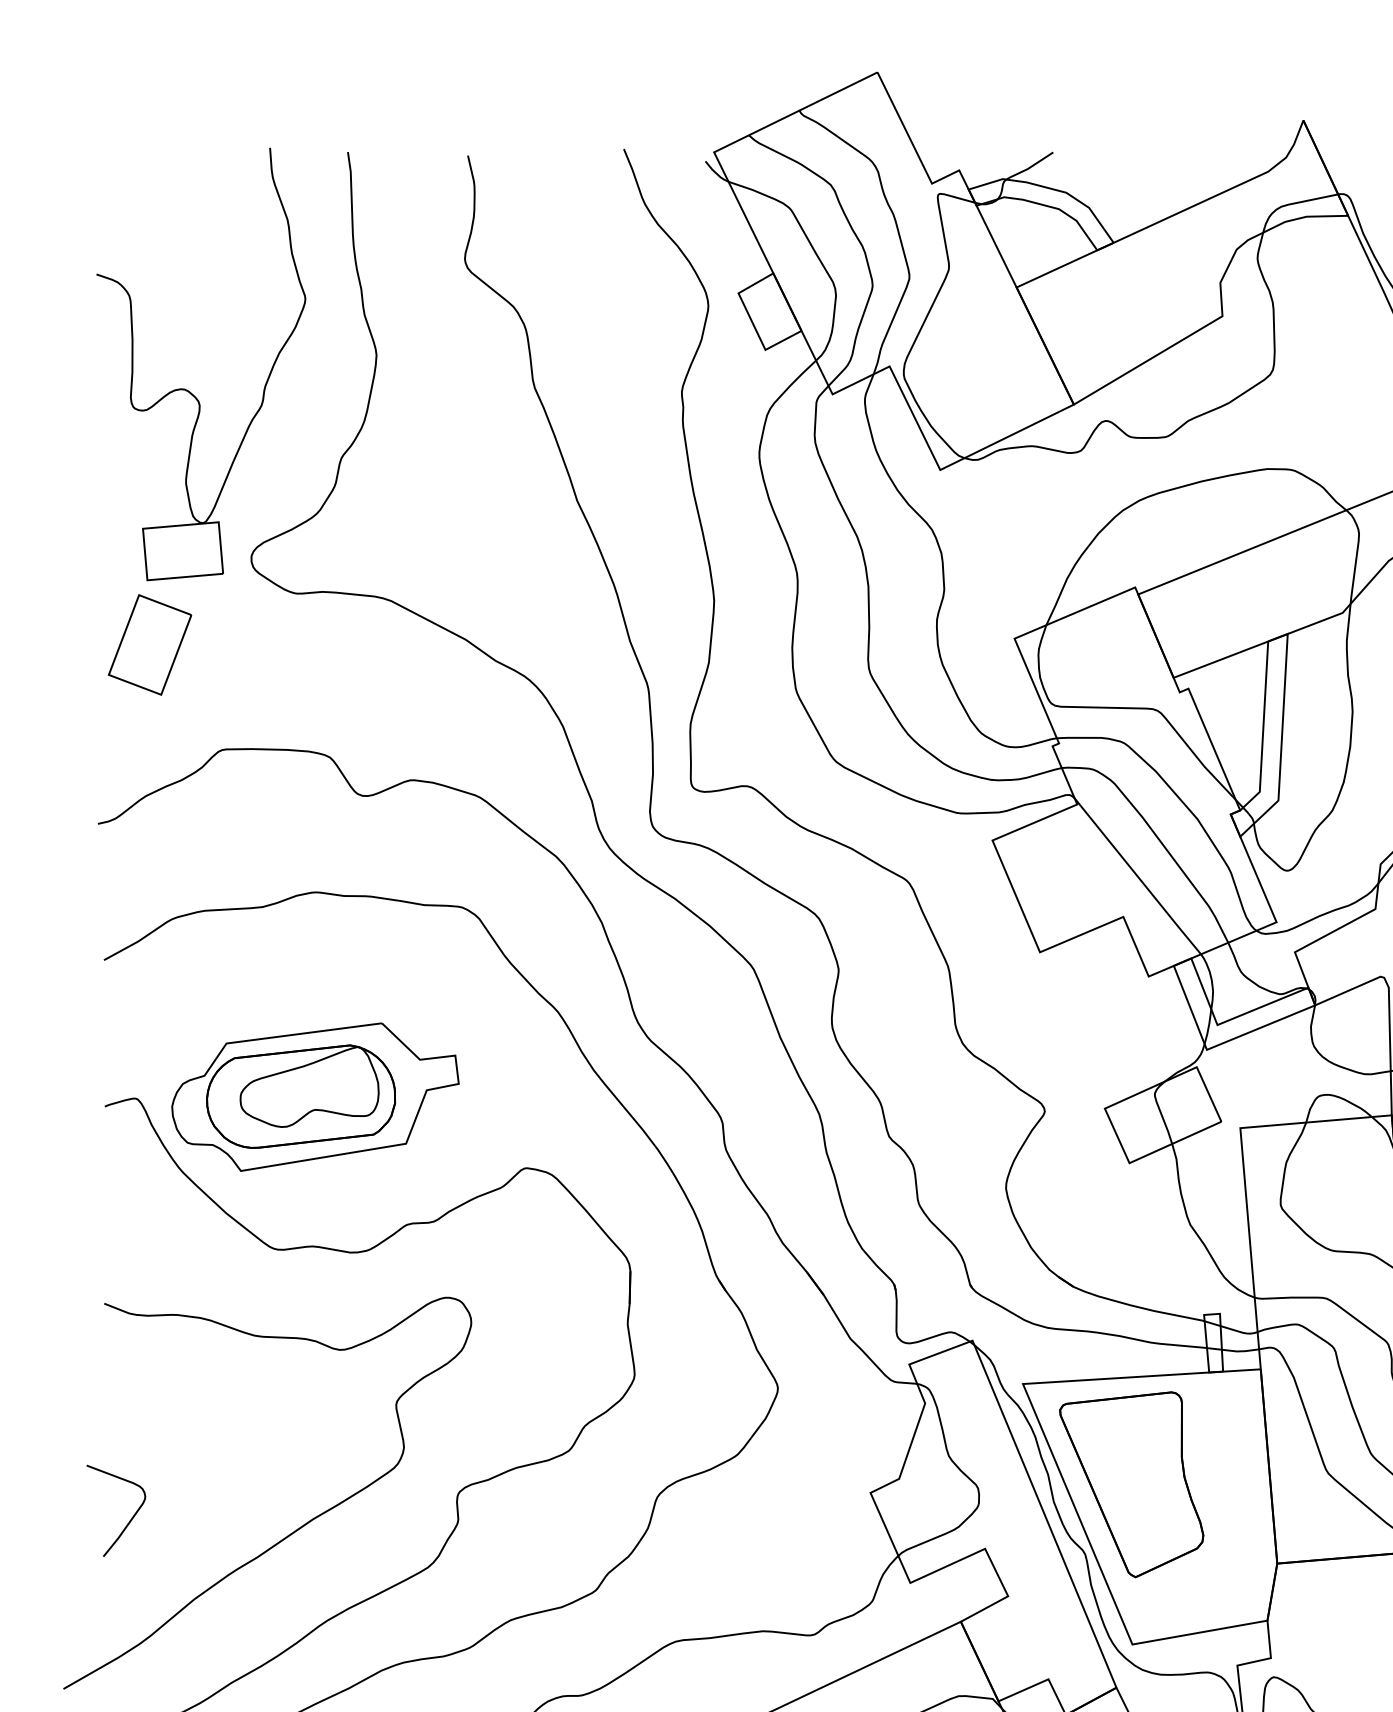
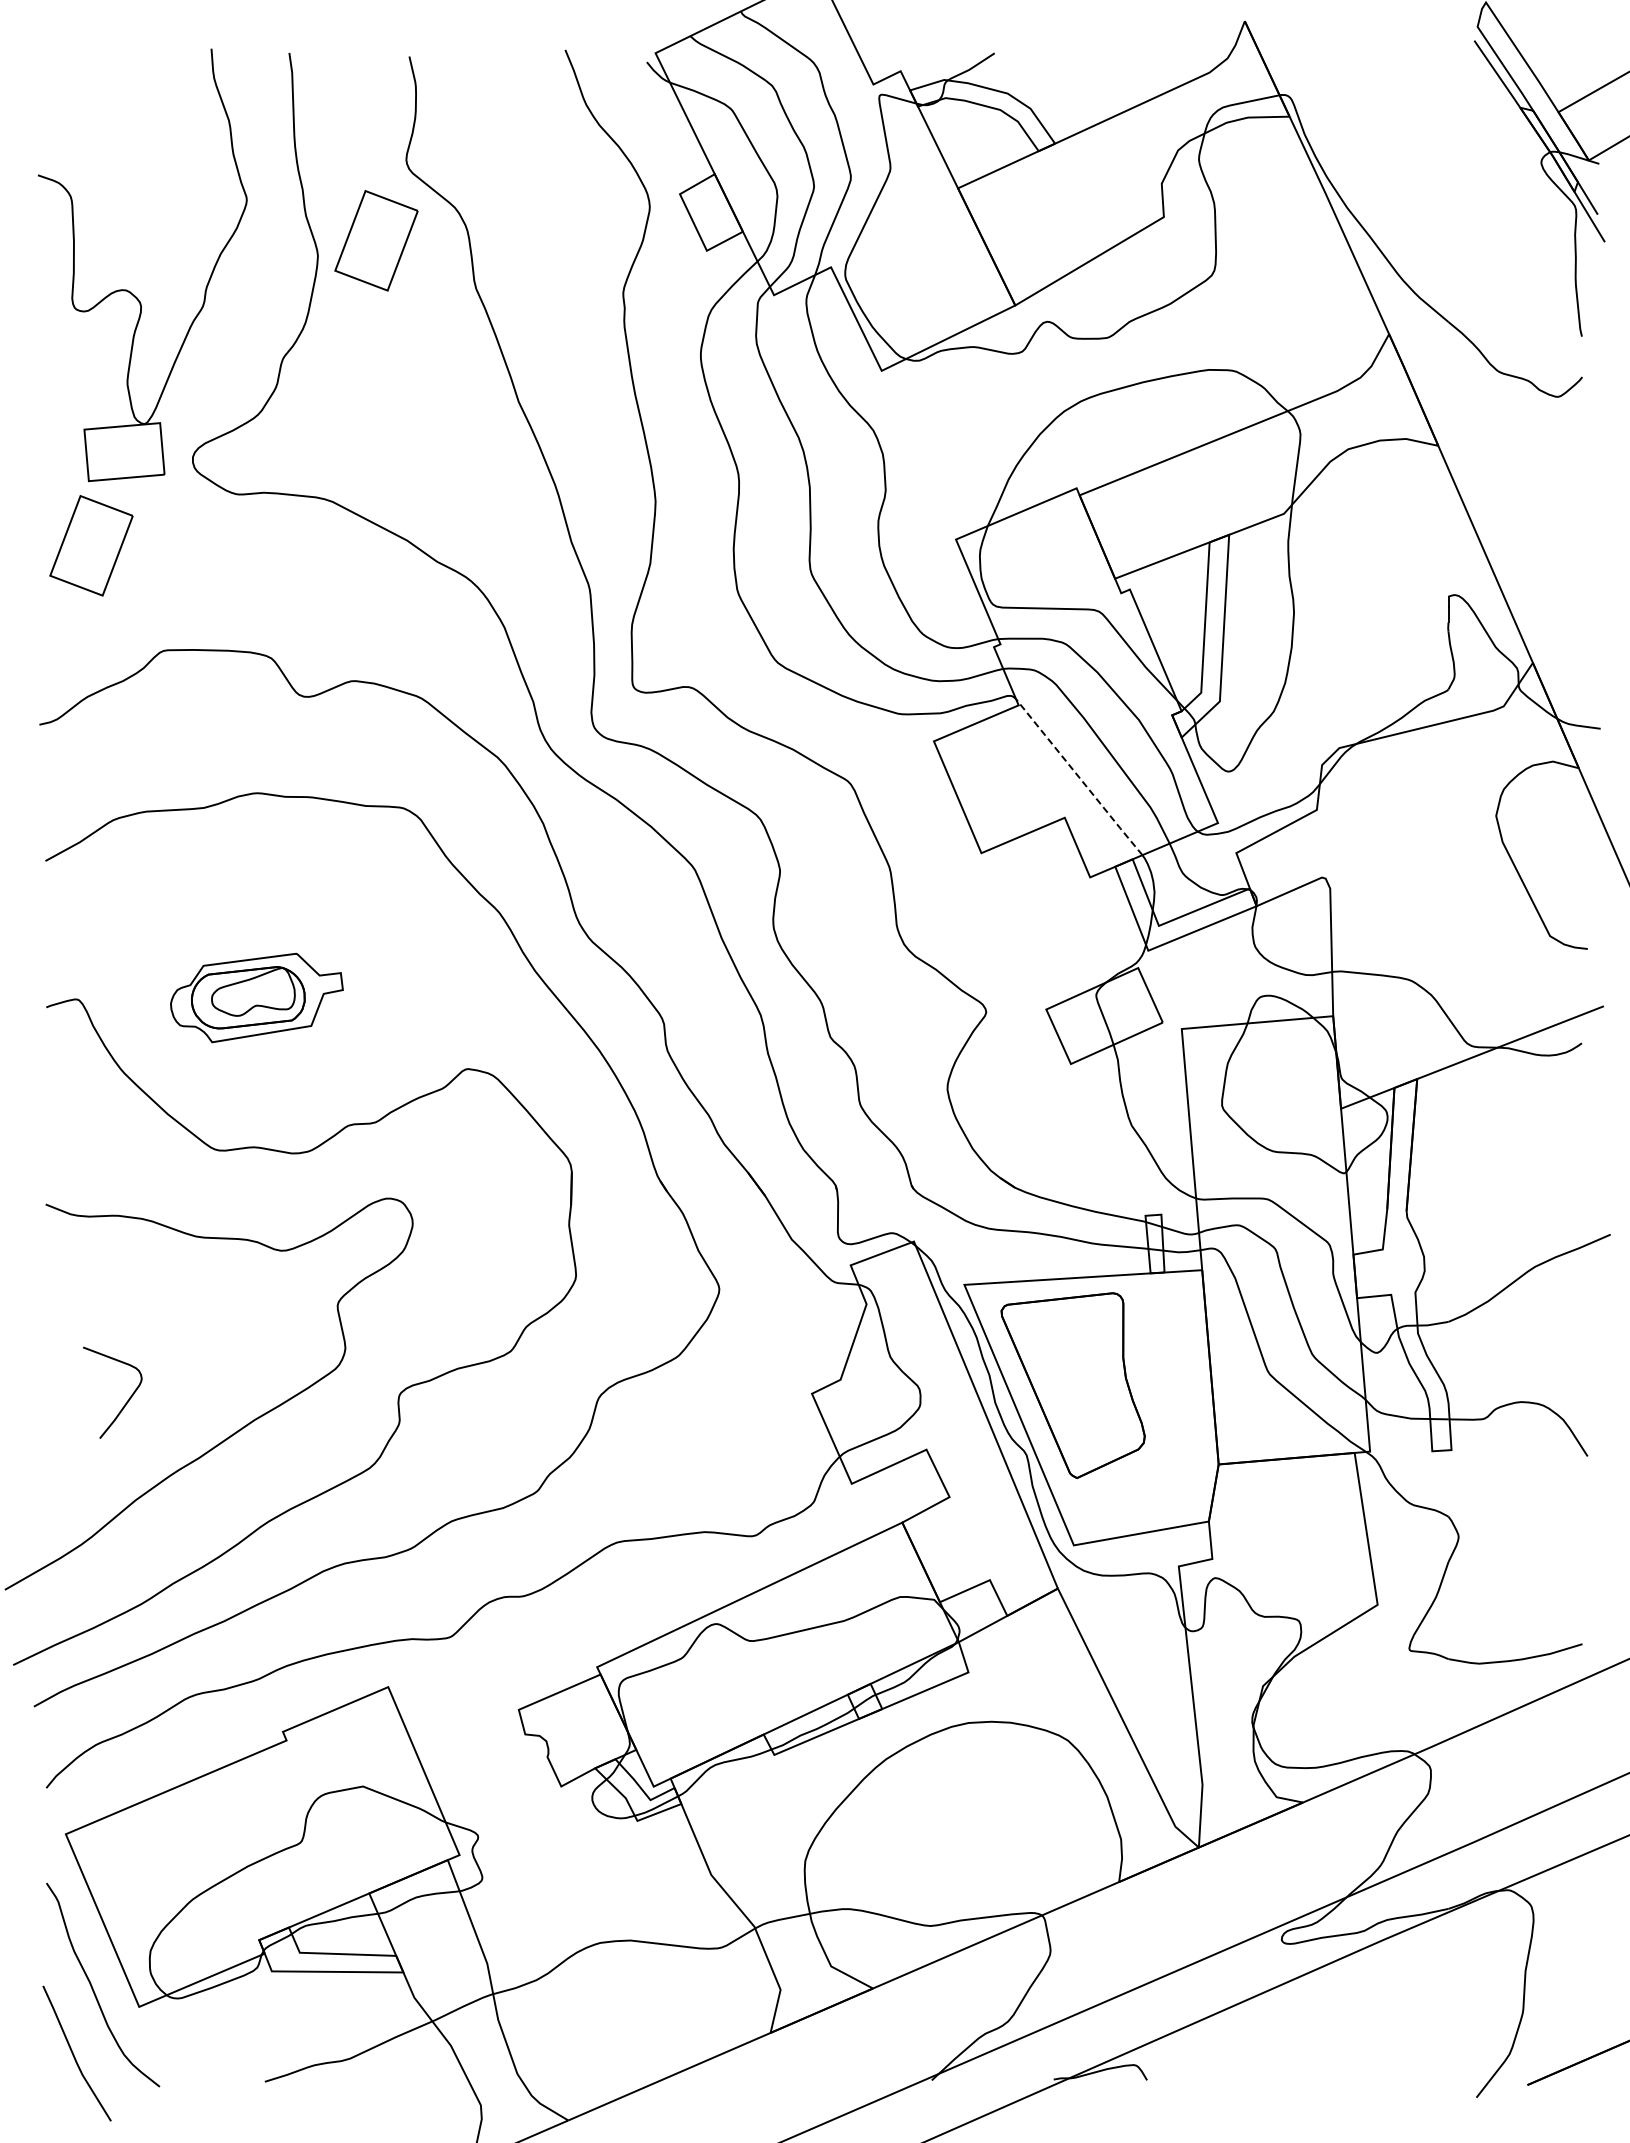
part: (435, 339) -> (376, 240), added
line: (1138, 876) -> (1079, 777), solid -> dashed
part: (315, 1096) -> (256, 997), size x0.6
curve: (130, 1519) -> (126, 1401), moved

